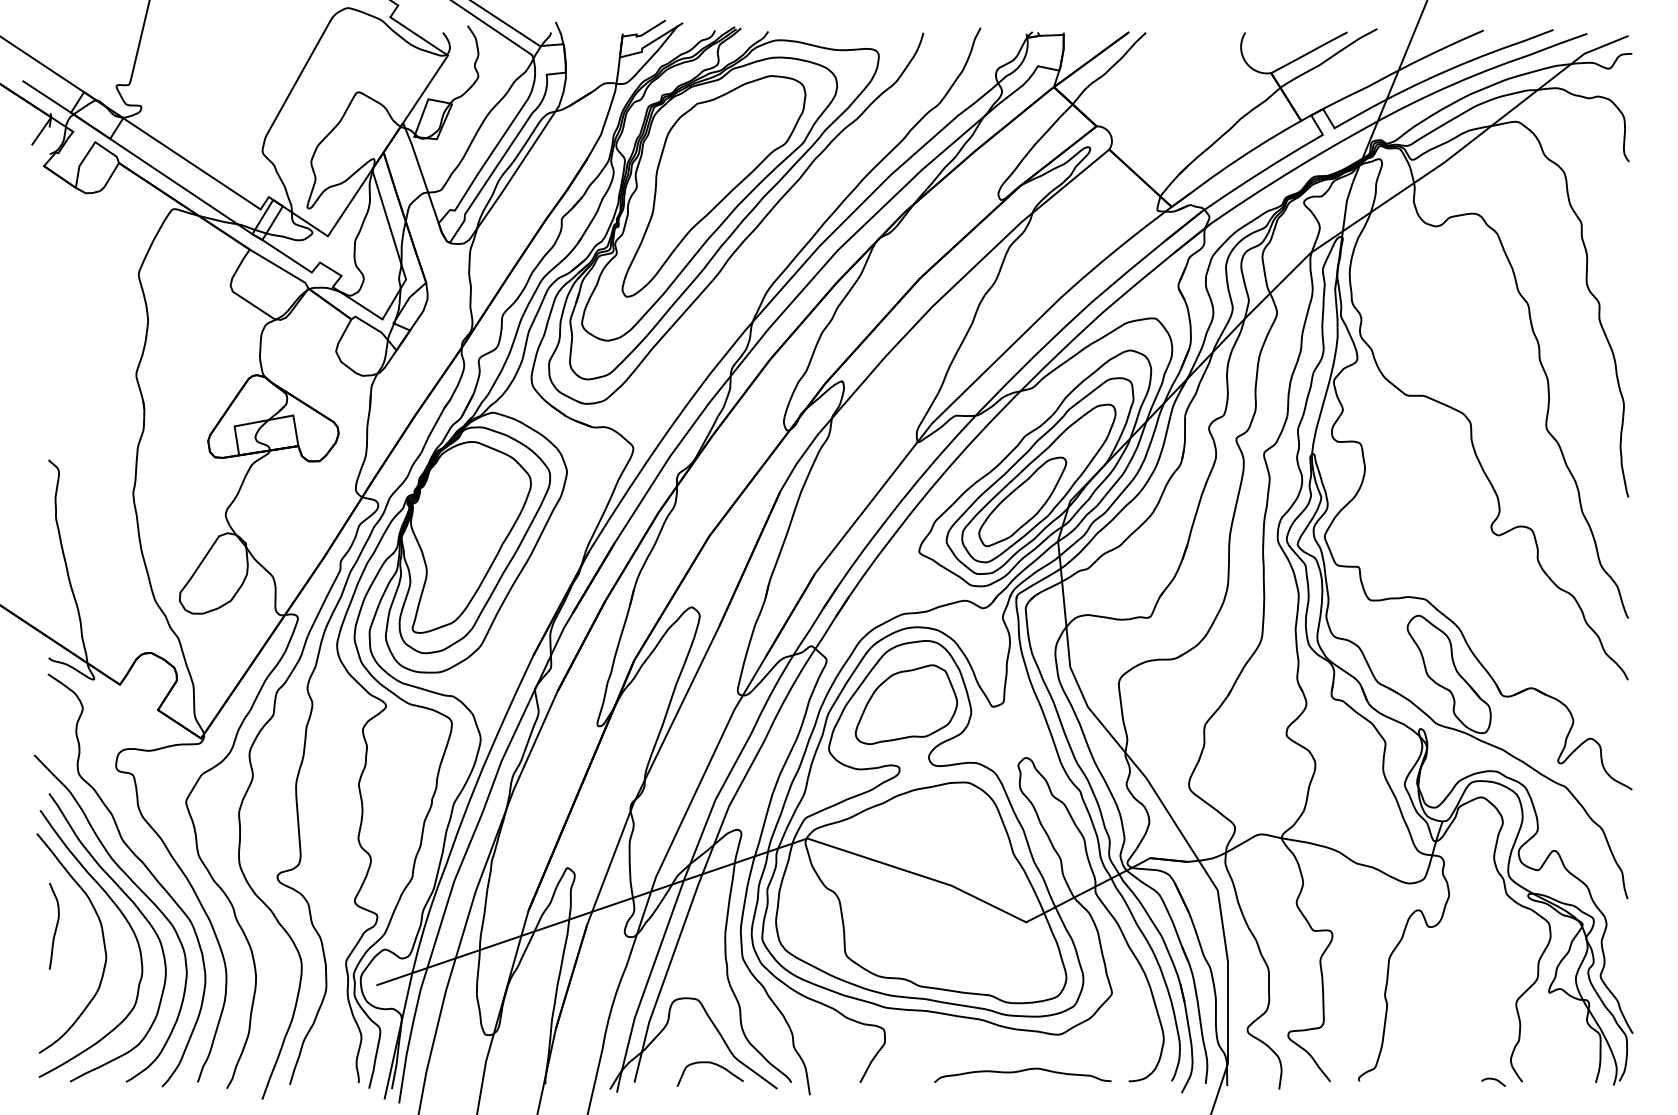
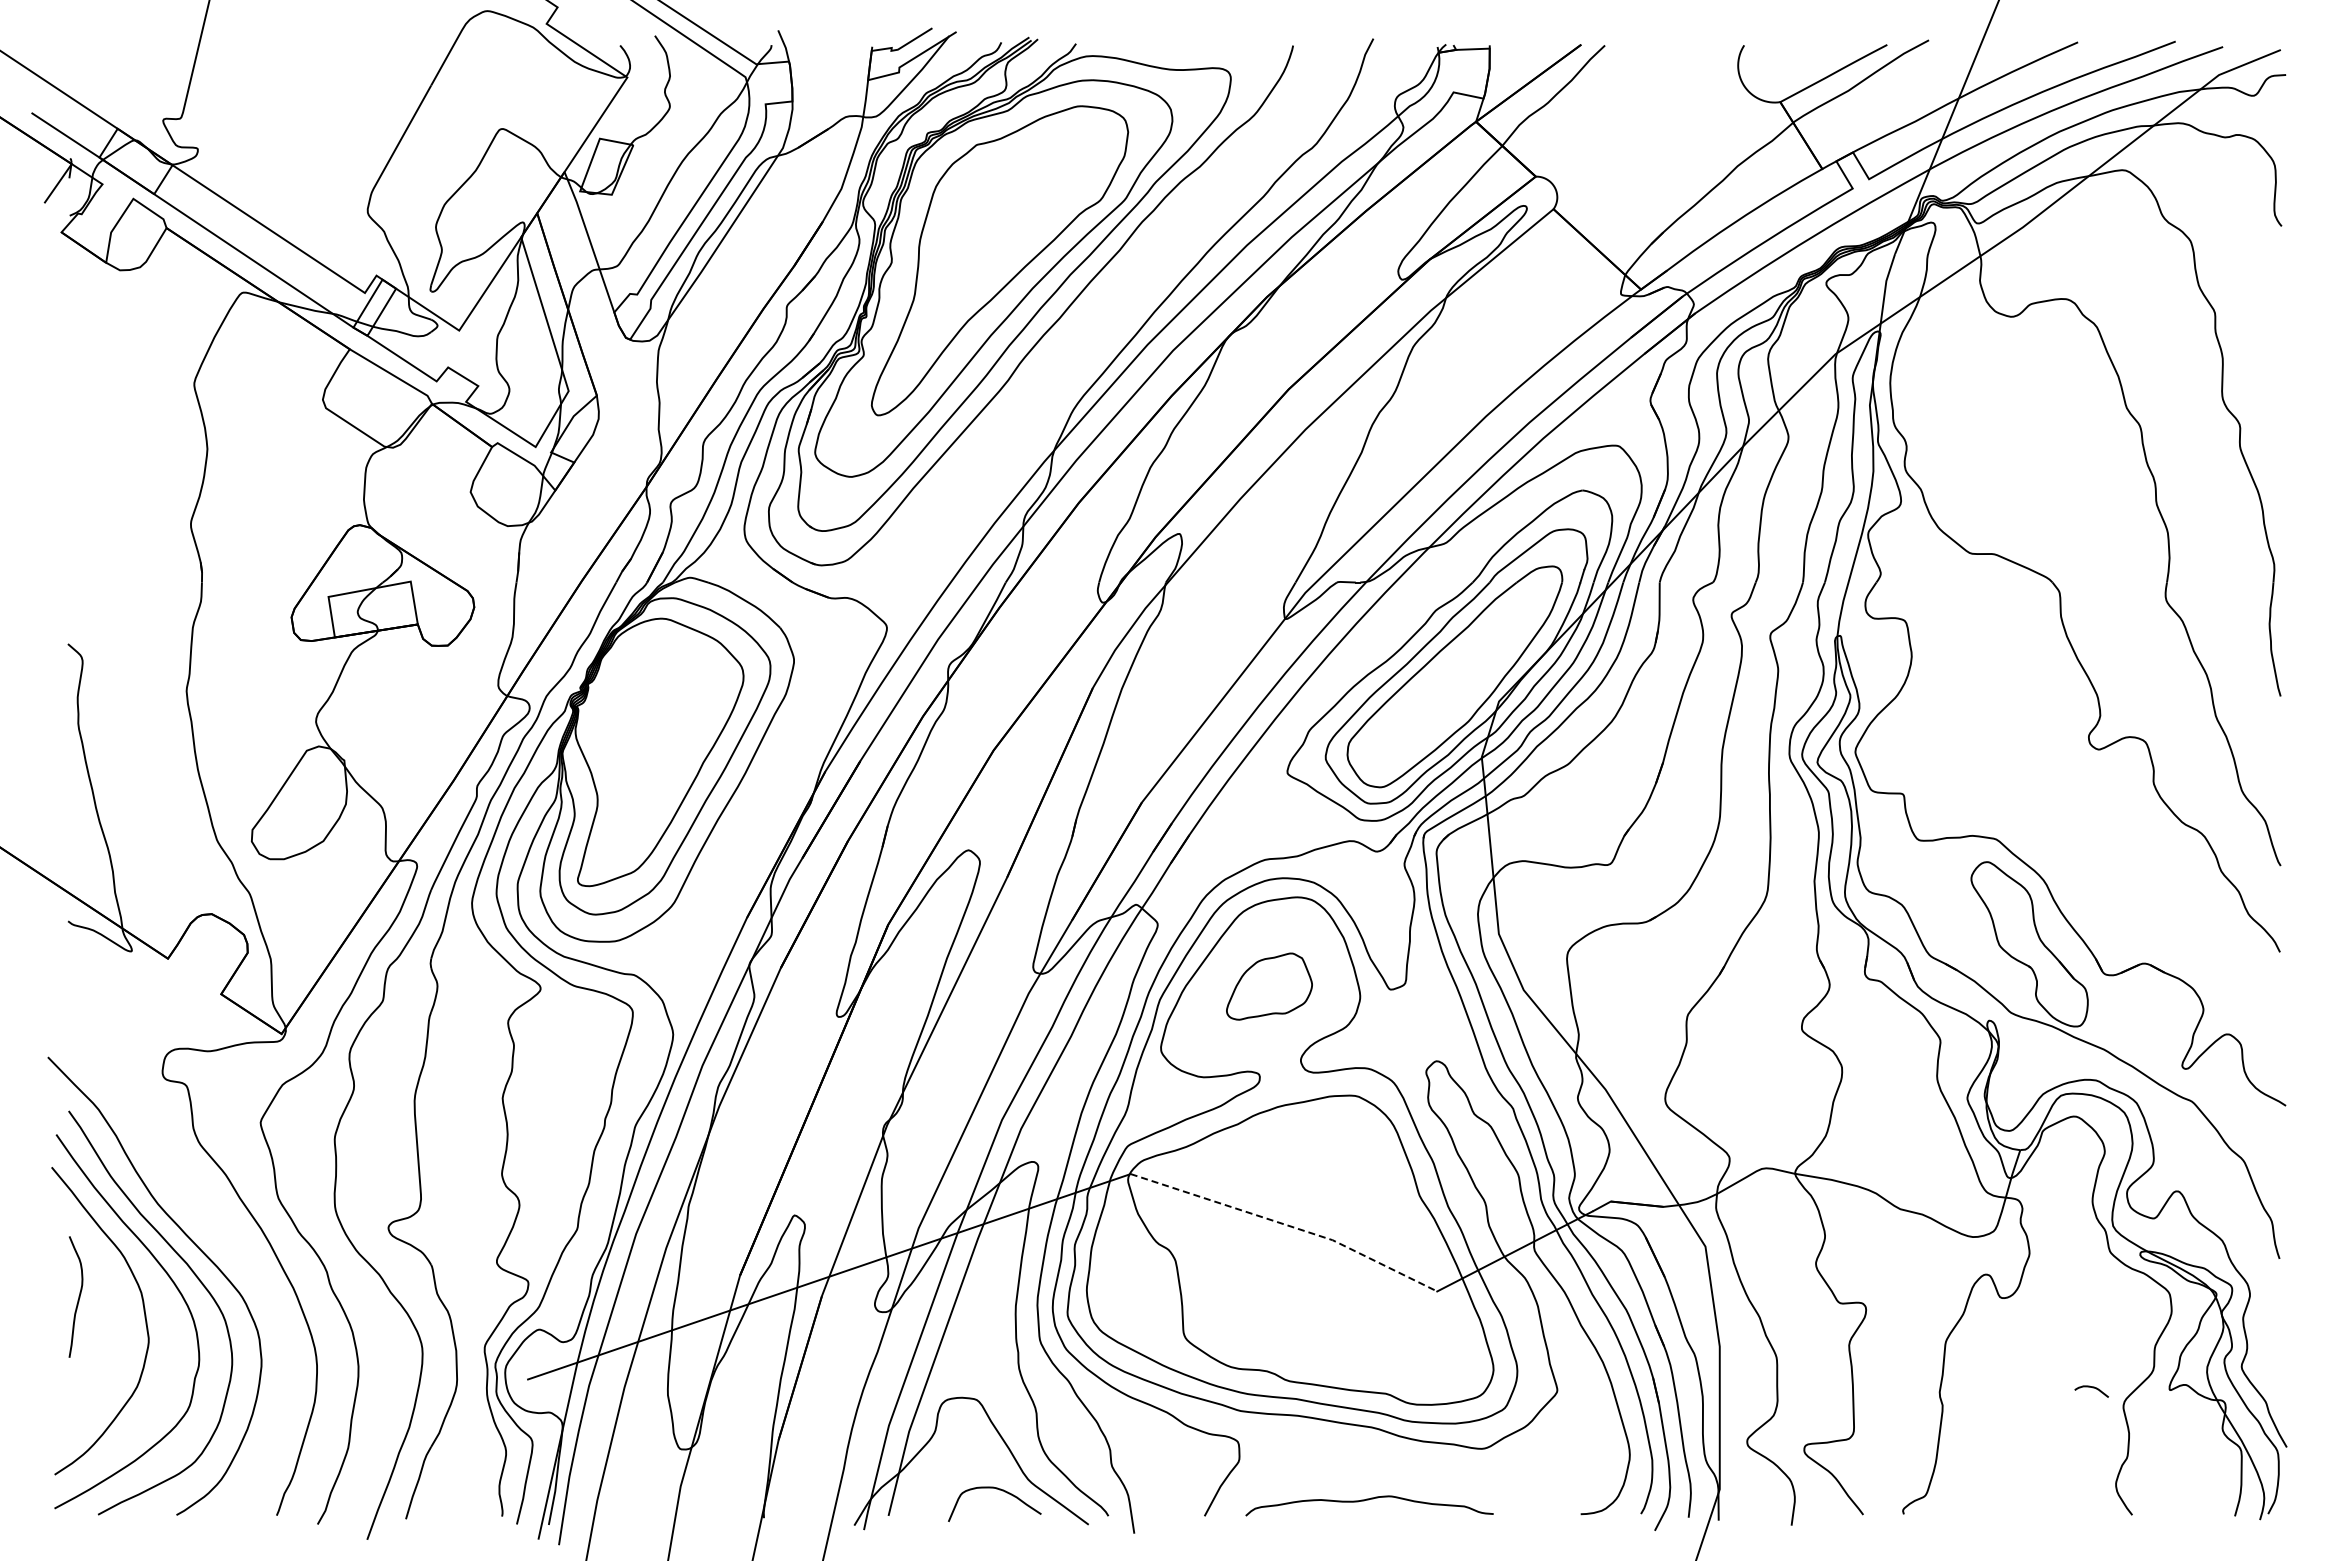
part: (1022, 501) -> (1432, 702), removed
part: (906, 704) -> (1269, 986), size x0.6
curve: (143, 864) -> (200, 1210), removed
line: (920, 875) -> (1288, 1225), solid -> dashed
curve: (1022, 1071) -> (1368, 1500), moved
curve: (1494, 1080) -> (2092, 1388), moved

